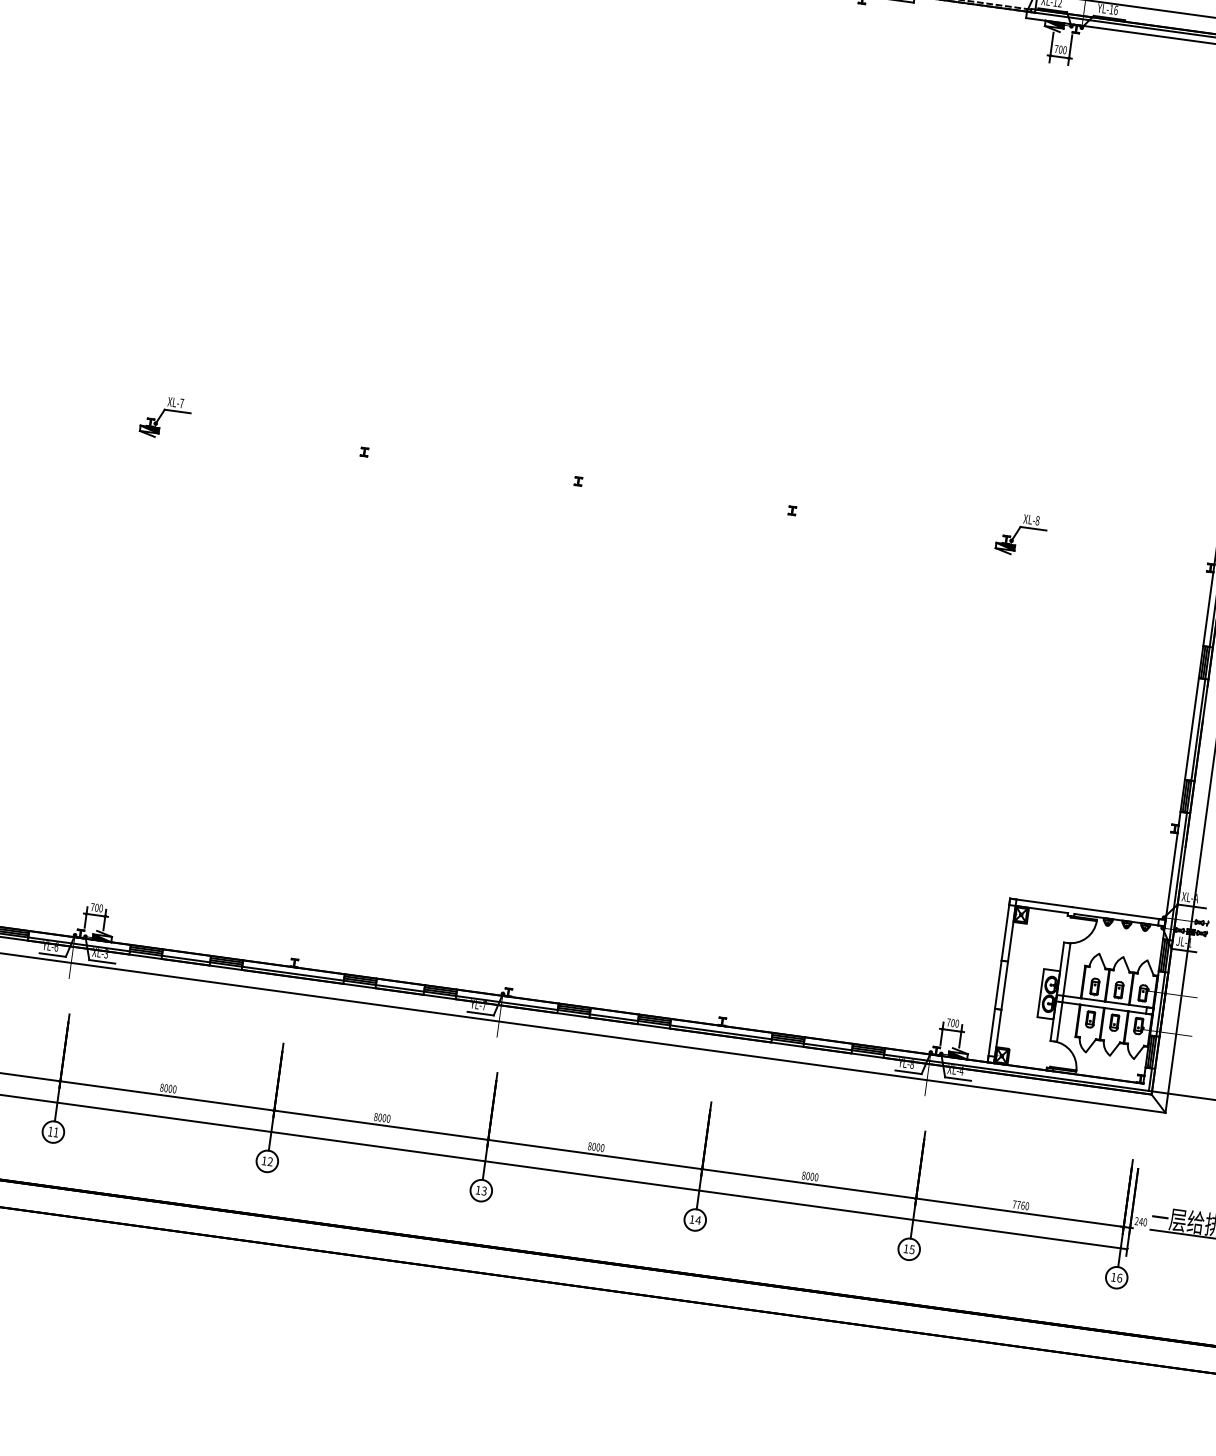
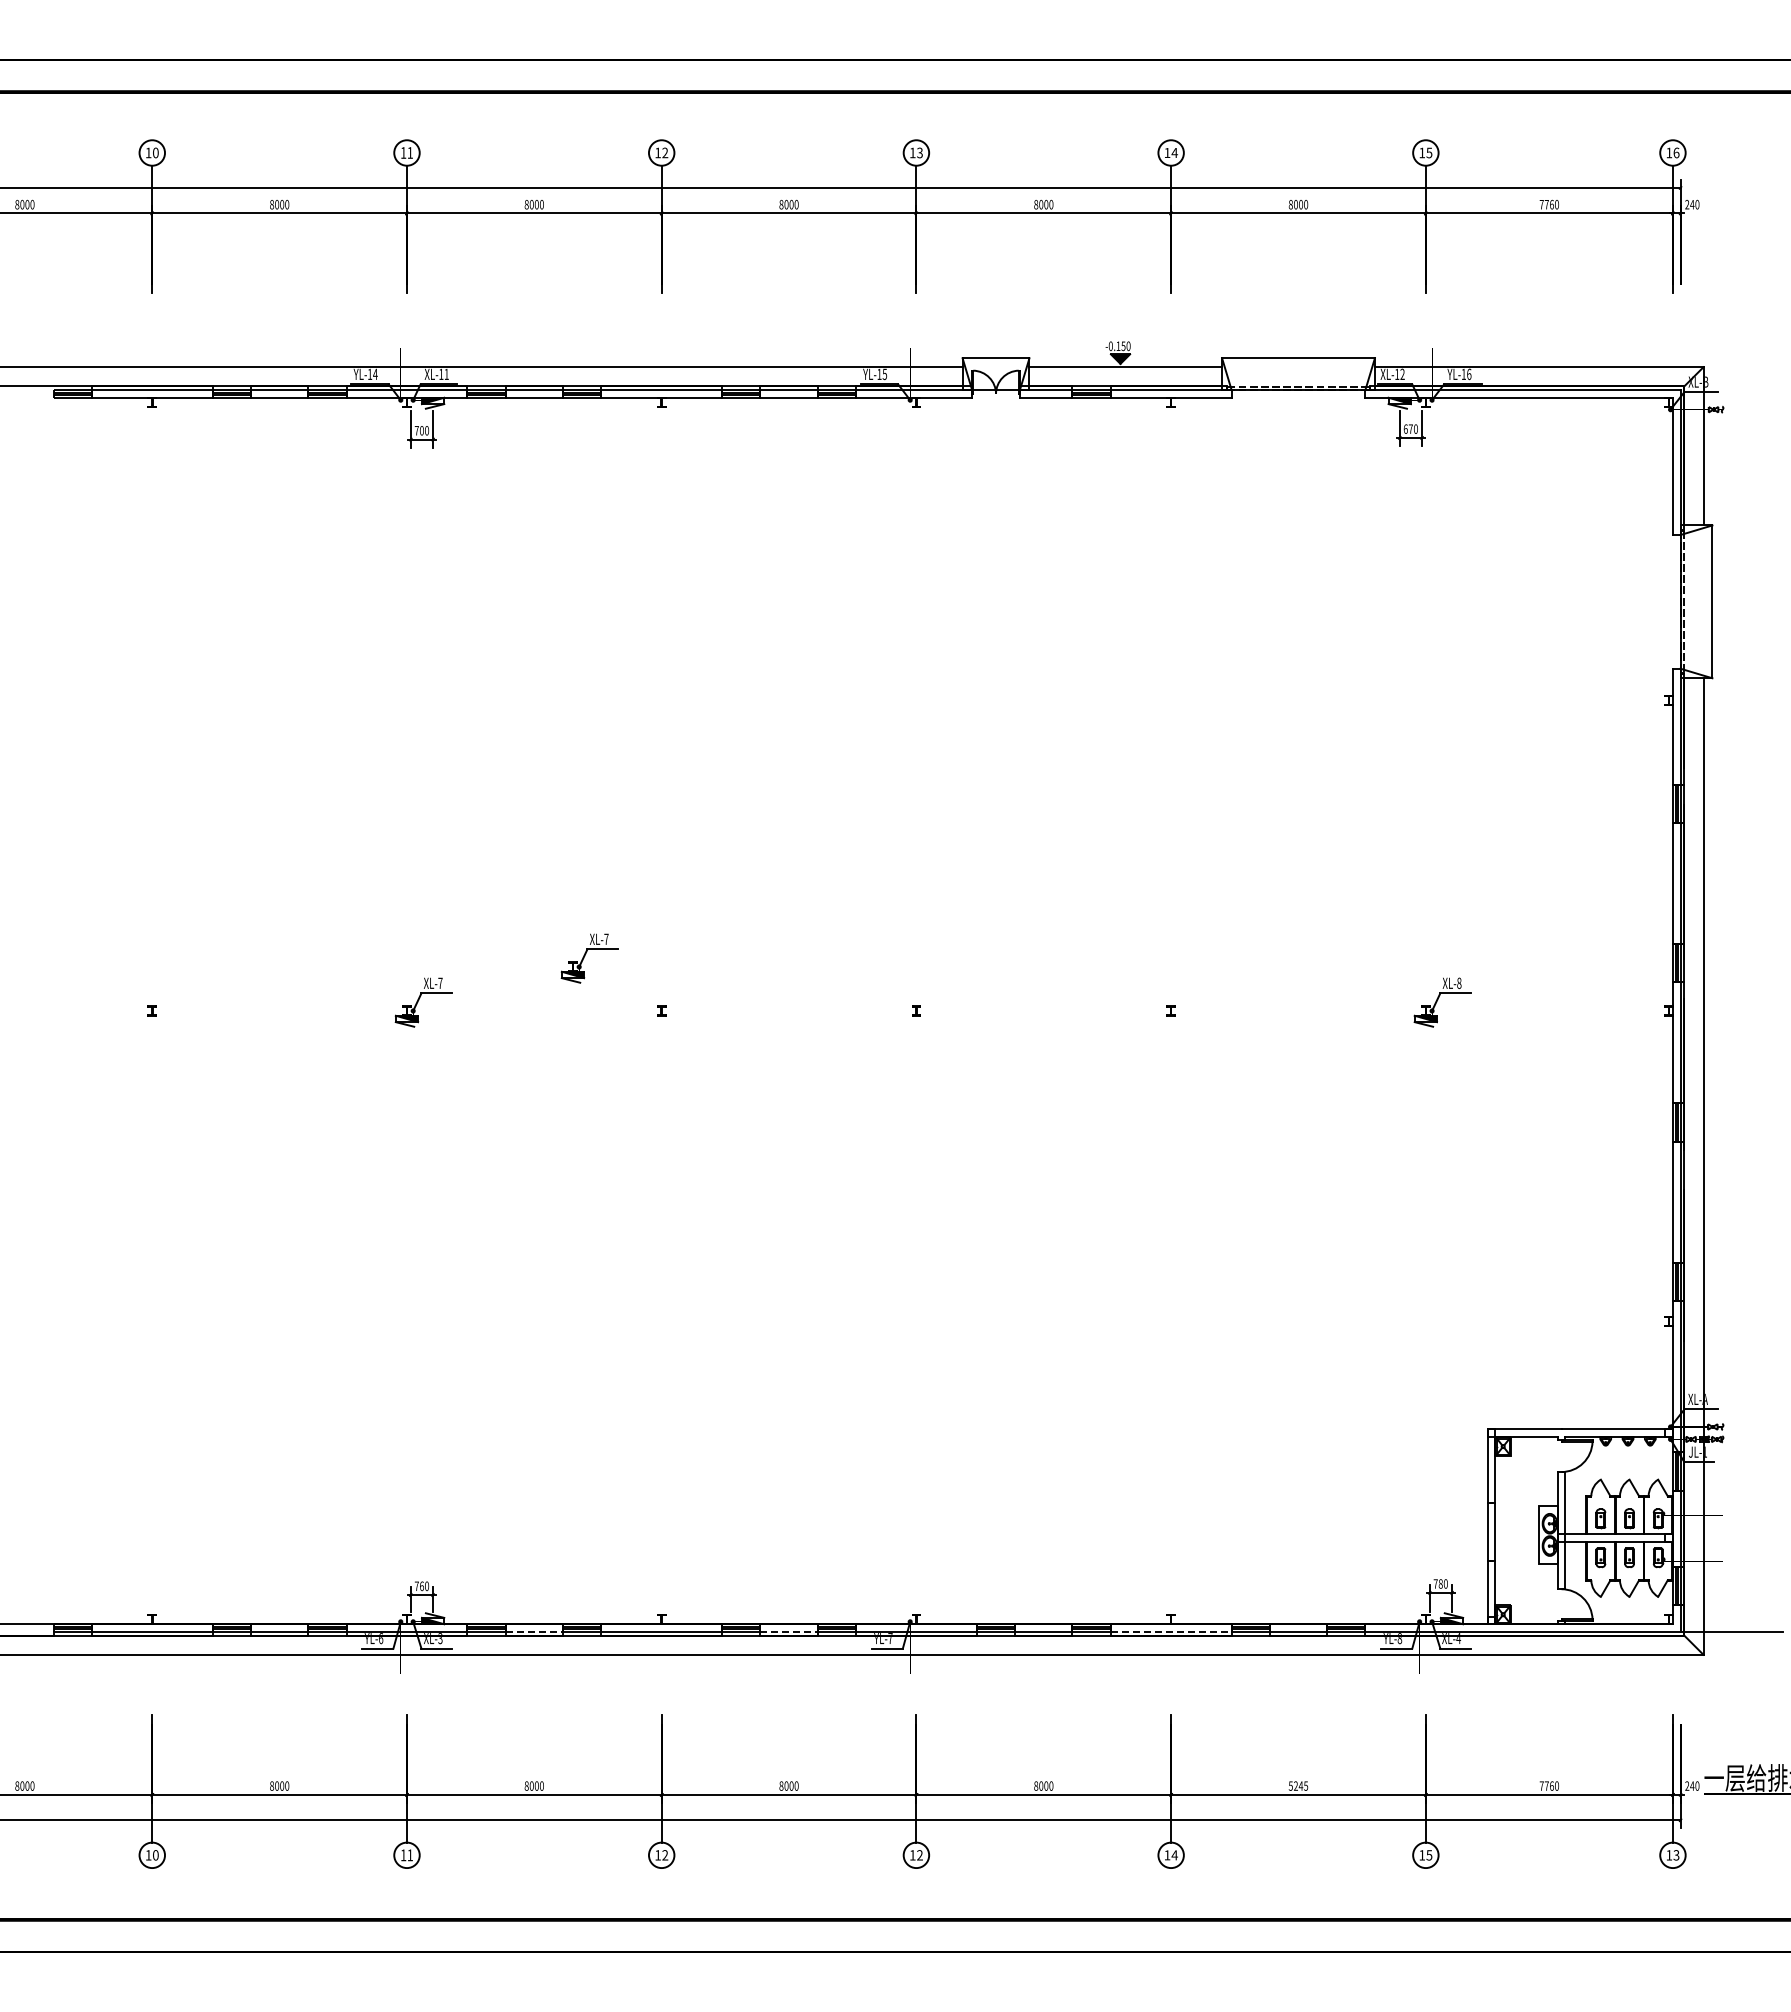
text: (1057, 48) -> (1407, 428), 700 -> 670
part: (309, 399) -> (589, 958), added
text: (96, 907) -> (421, 1585), 700 -> 760
line: (186, 958) -> (534, 1631), solid -> dashed
line: (400, 988) -> (789, 1631), solid -> dashed
text: (952, 1023) -> (1440, 1584), 700 -> 780
line: (721, 1032) -> (1171, 1631), solid -> dashed
text: (810, 1176) -> (1298, 1785), 8000 -> 5245
text: (483, 1191) -> (919, 1855), 13 -> 12
text: (1119, 1278) -> (1676, 1855), 16 -> 13

